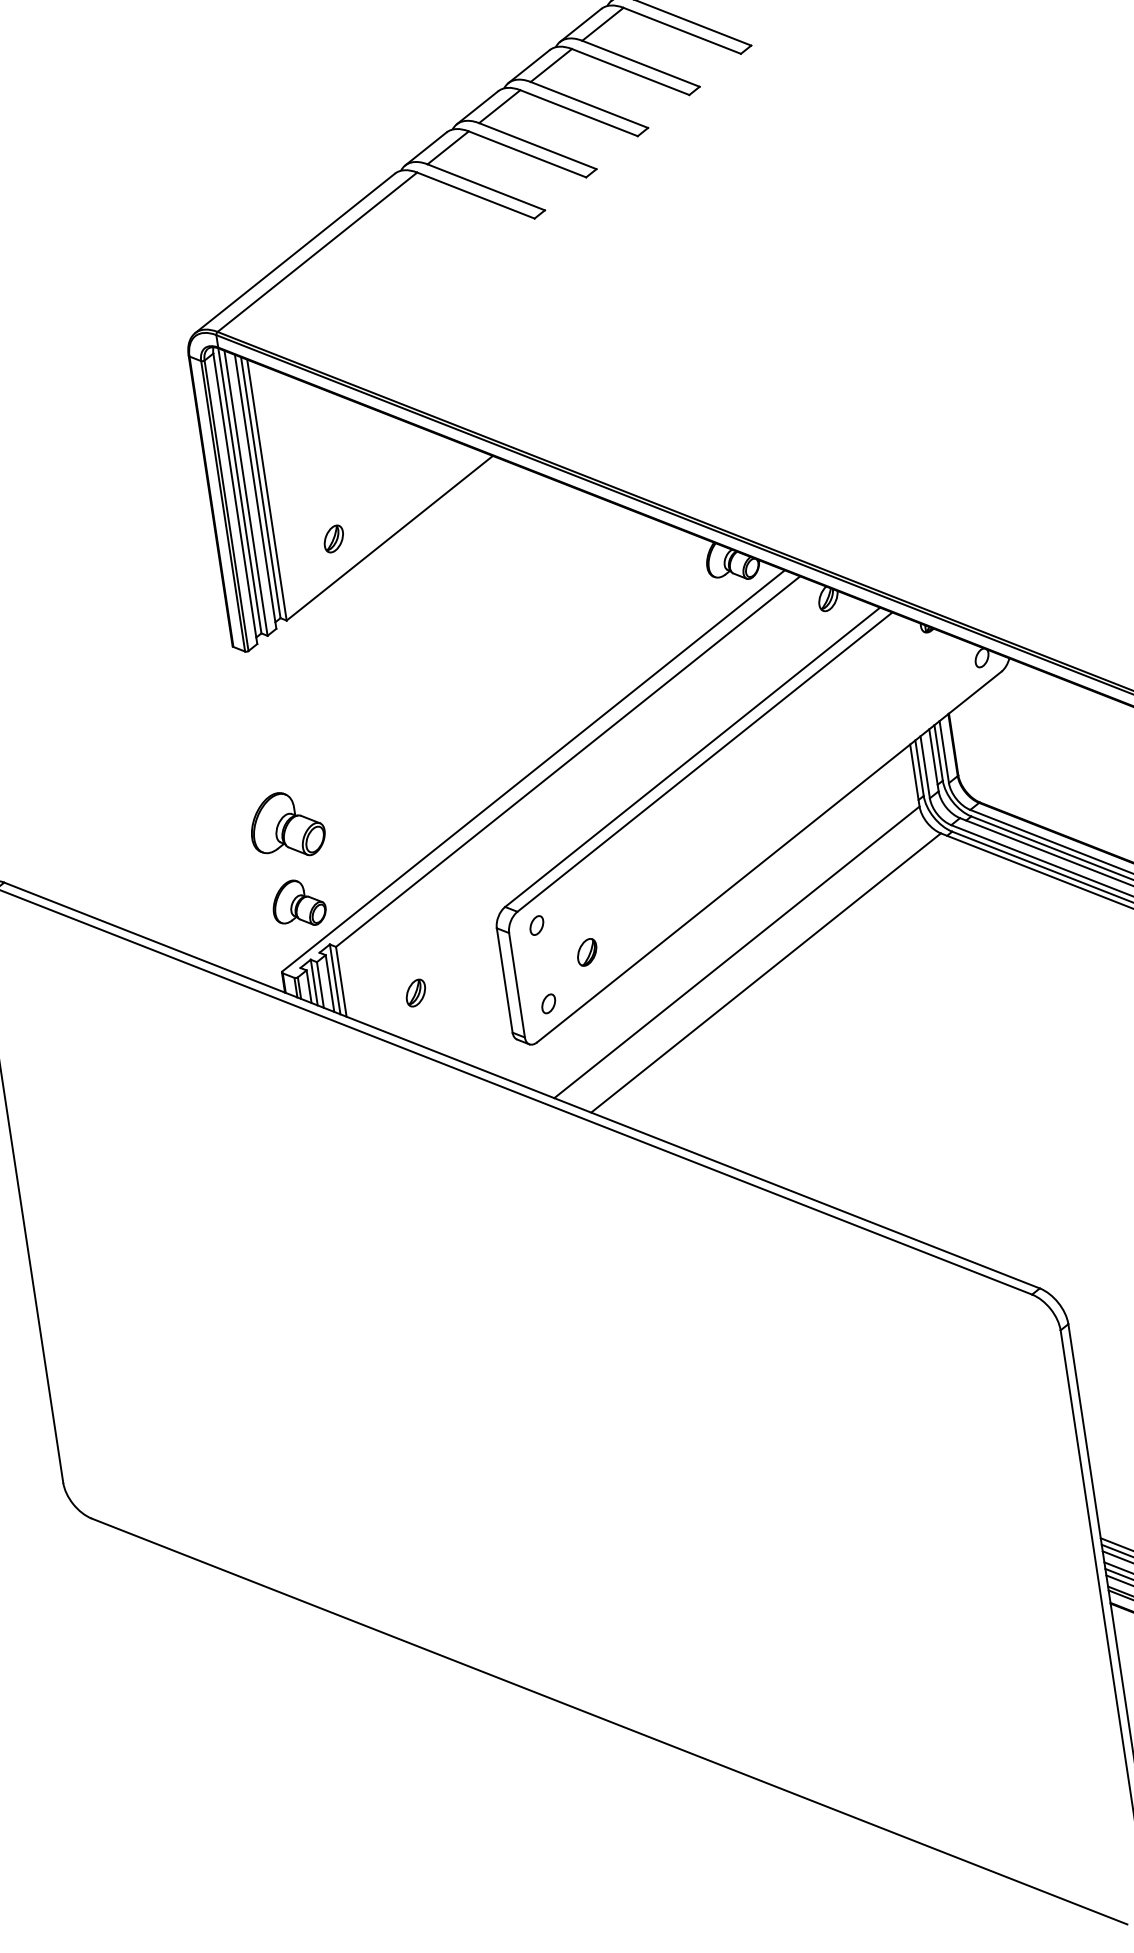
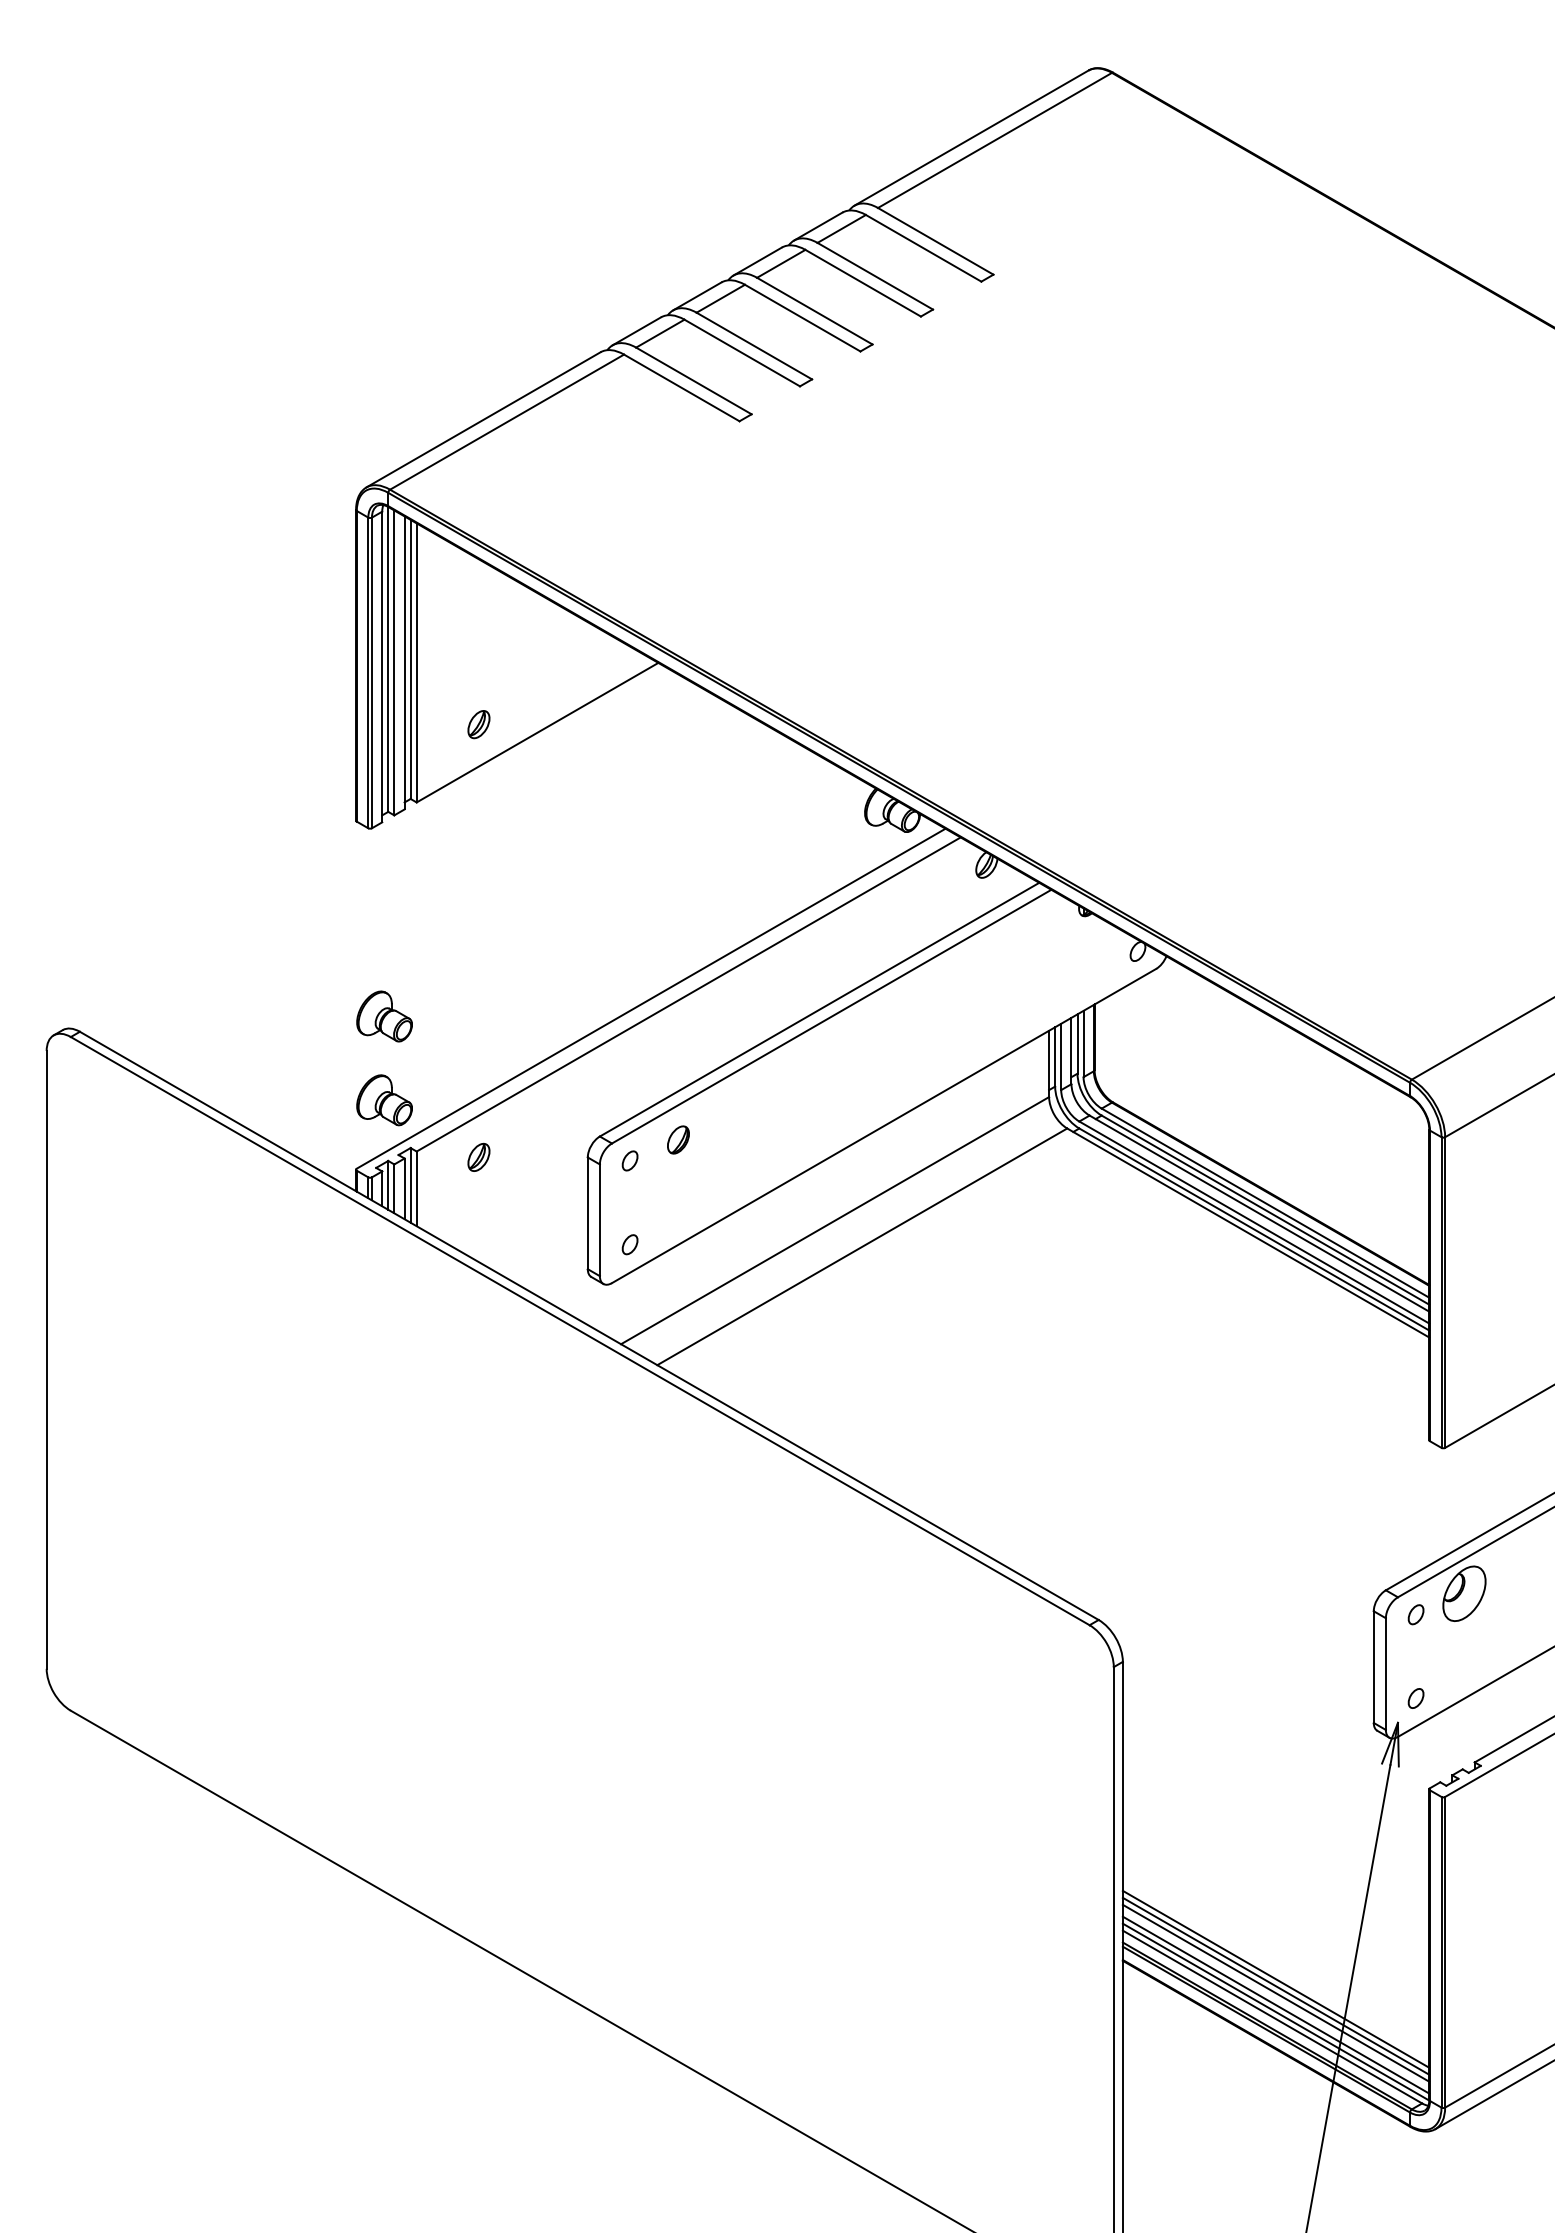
part: (286, 825) -> (384, 1016), size x0.71
part: (587, 951) -> (678, 1139), moved
part: (415, 992) -> (478, 1156), moved

